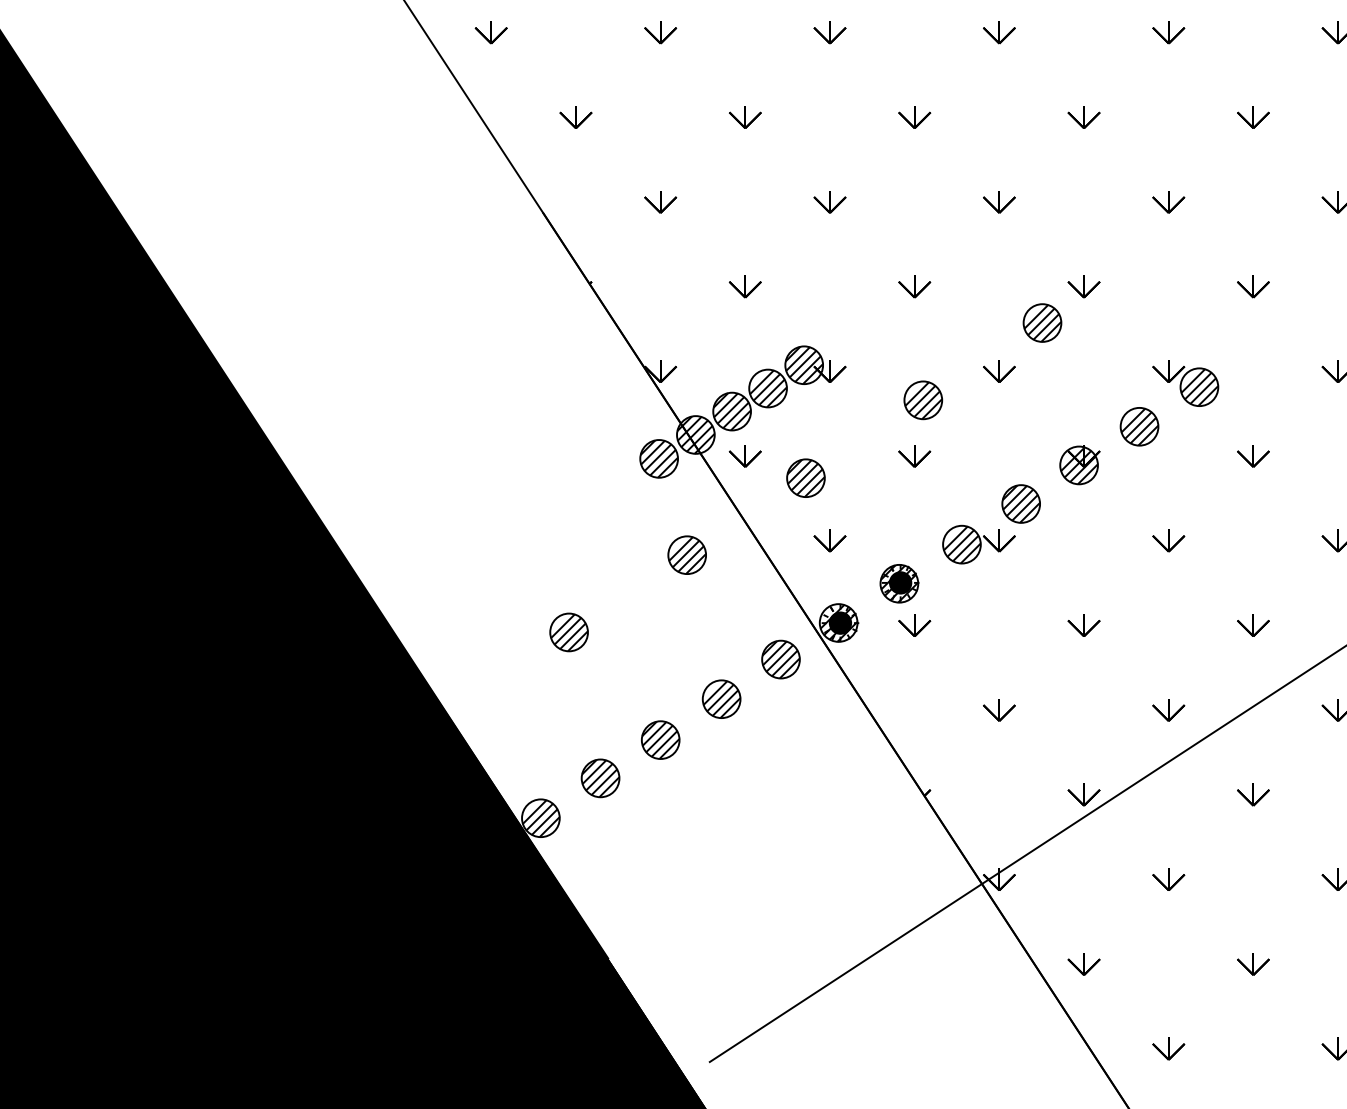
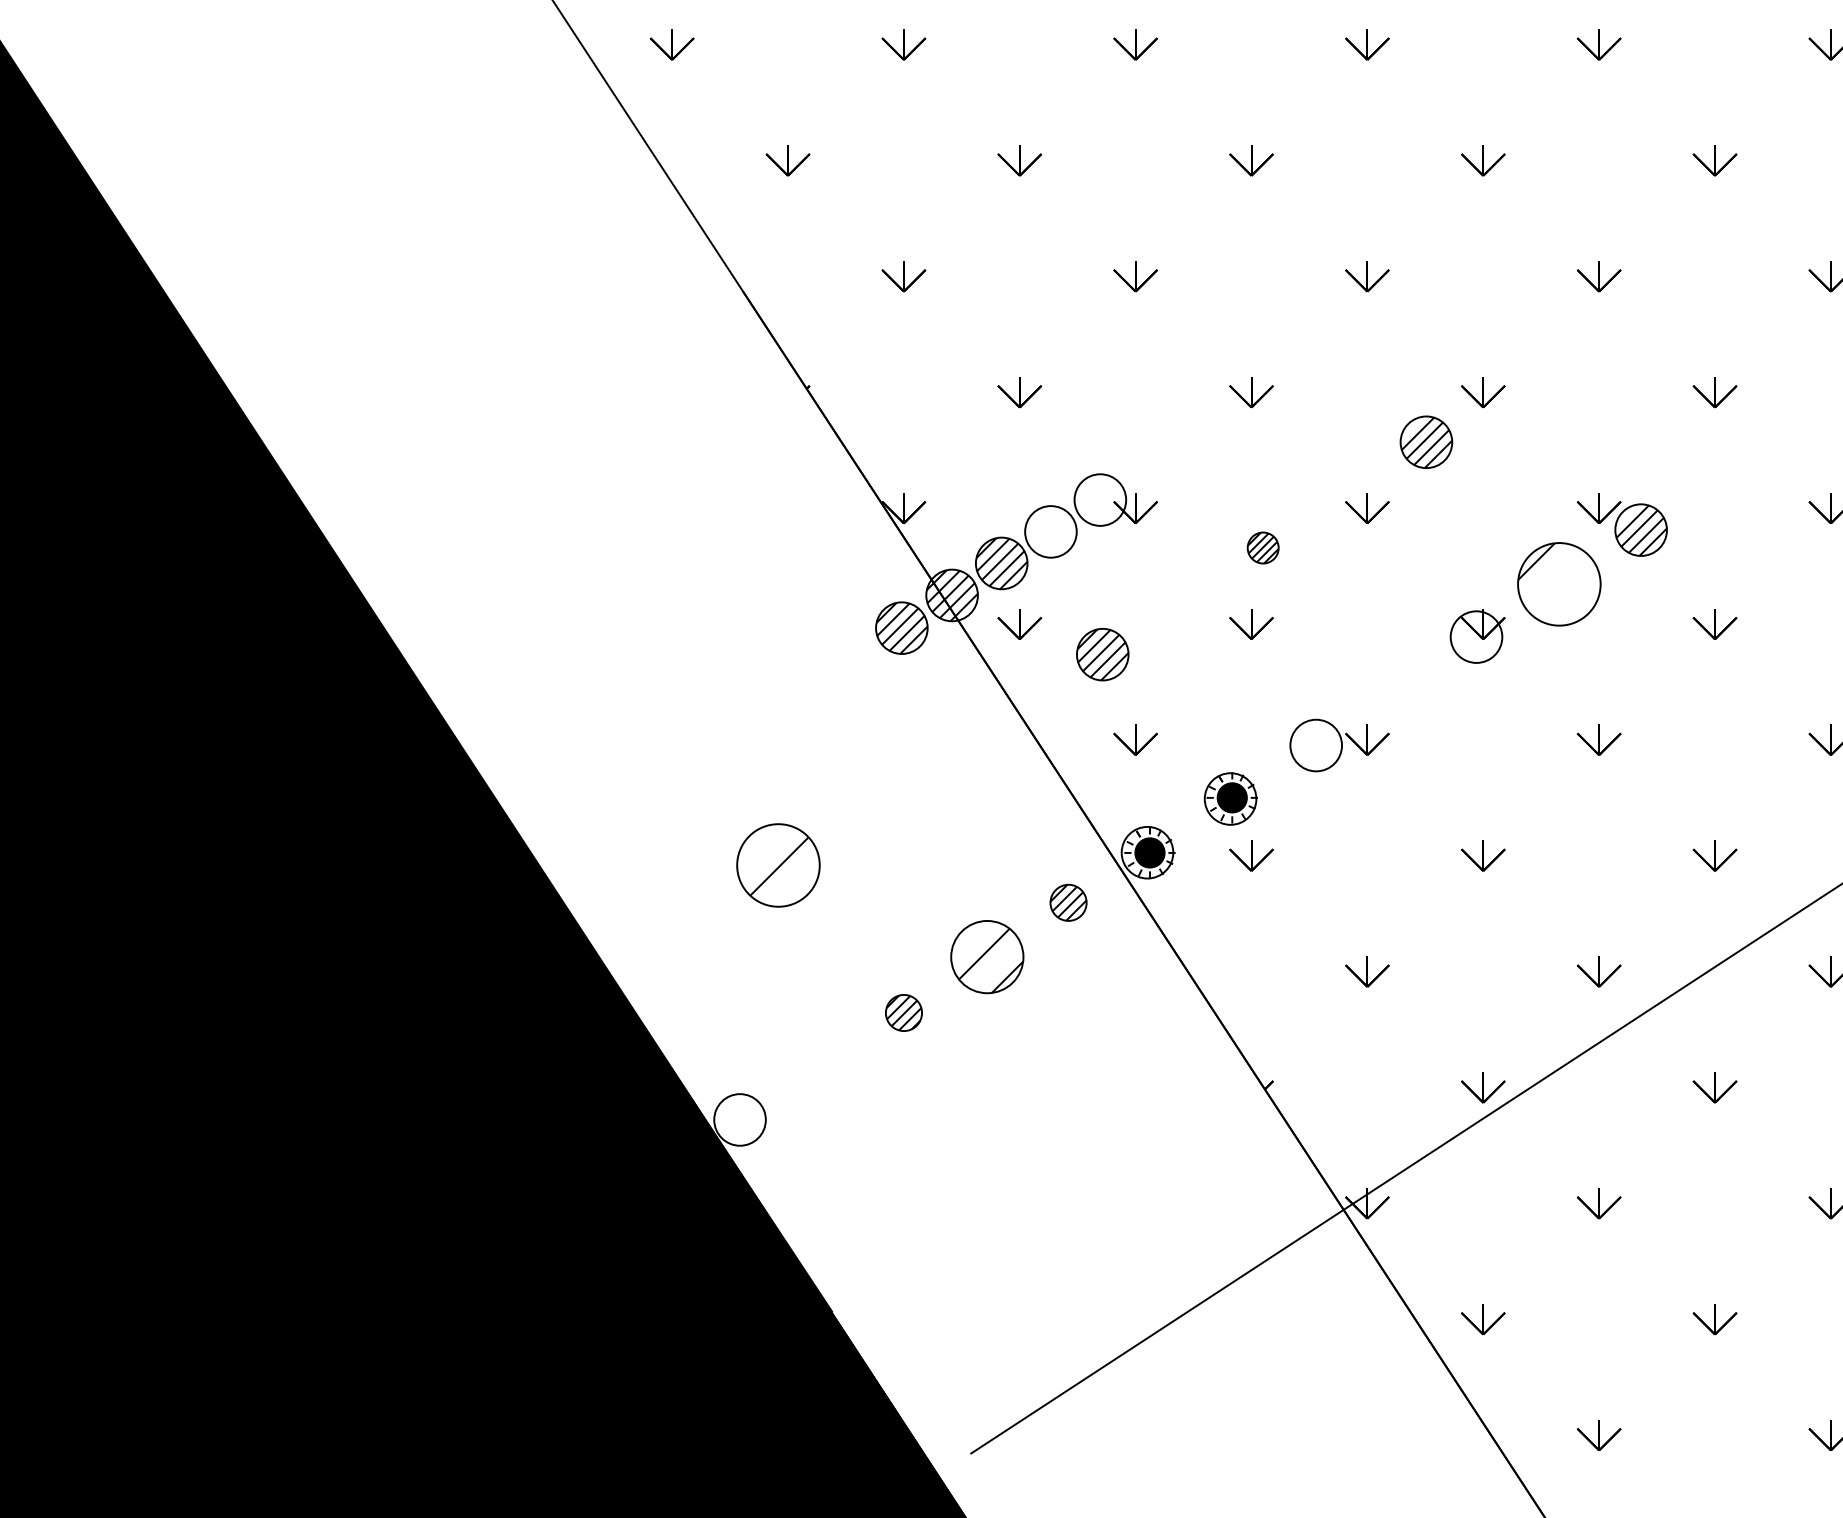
hatch: (804, 364) -> (1100, 499), removed
hatch: (768, 388) -> (1051, 532), removed
part: (922, 399) -> (1262, 547), size x0.6
part: (1139, 426) -> (1558, 583), size x1.6
hatch: (1079, 465) -> (1476, 637), removed
part: (1020, 503) -> (1396, 689), removed
hatch: (962, 544) -> (1316, 745), removed
part: (686, 554) -> (939, 759), removed
hatch: (899, 583) -> (1230, 798), removed
hatch: (838, 623) -> (1147, 853), removed
part: (568, 632) -> (778, 865), size x1.6
part: (780, 659) -> (1068, 902), size x0.7
part: (721, 698) -> (987, 956), size x1.4
part: (660, 739) -> (903, 1012), size x0.7
part: (600, 777) -> (821, 1064), removed
hatch: (541, 818) -> (740, 1120), removed

